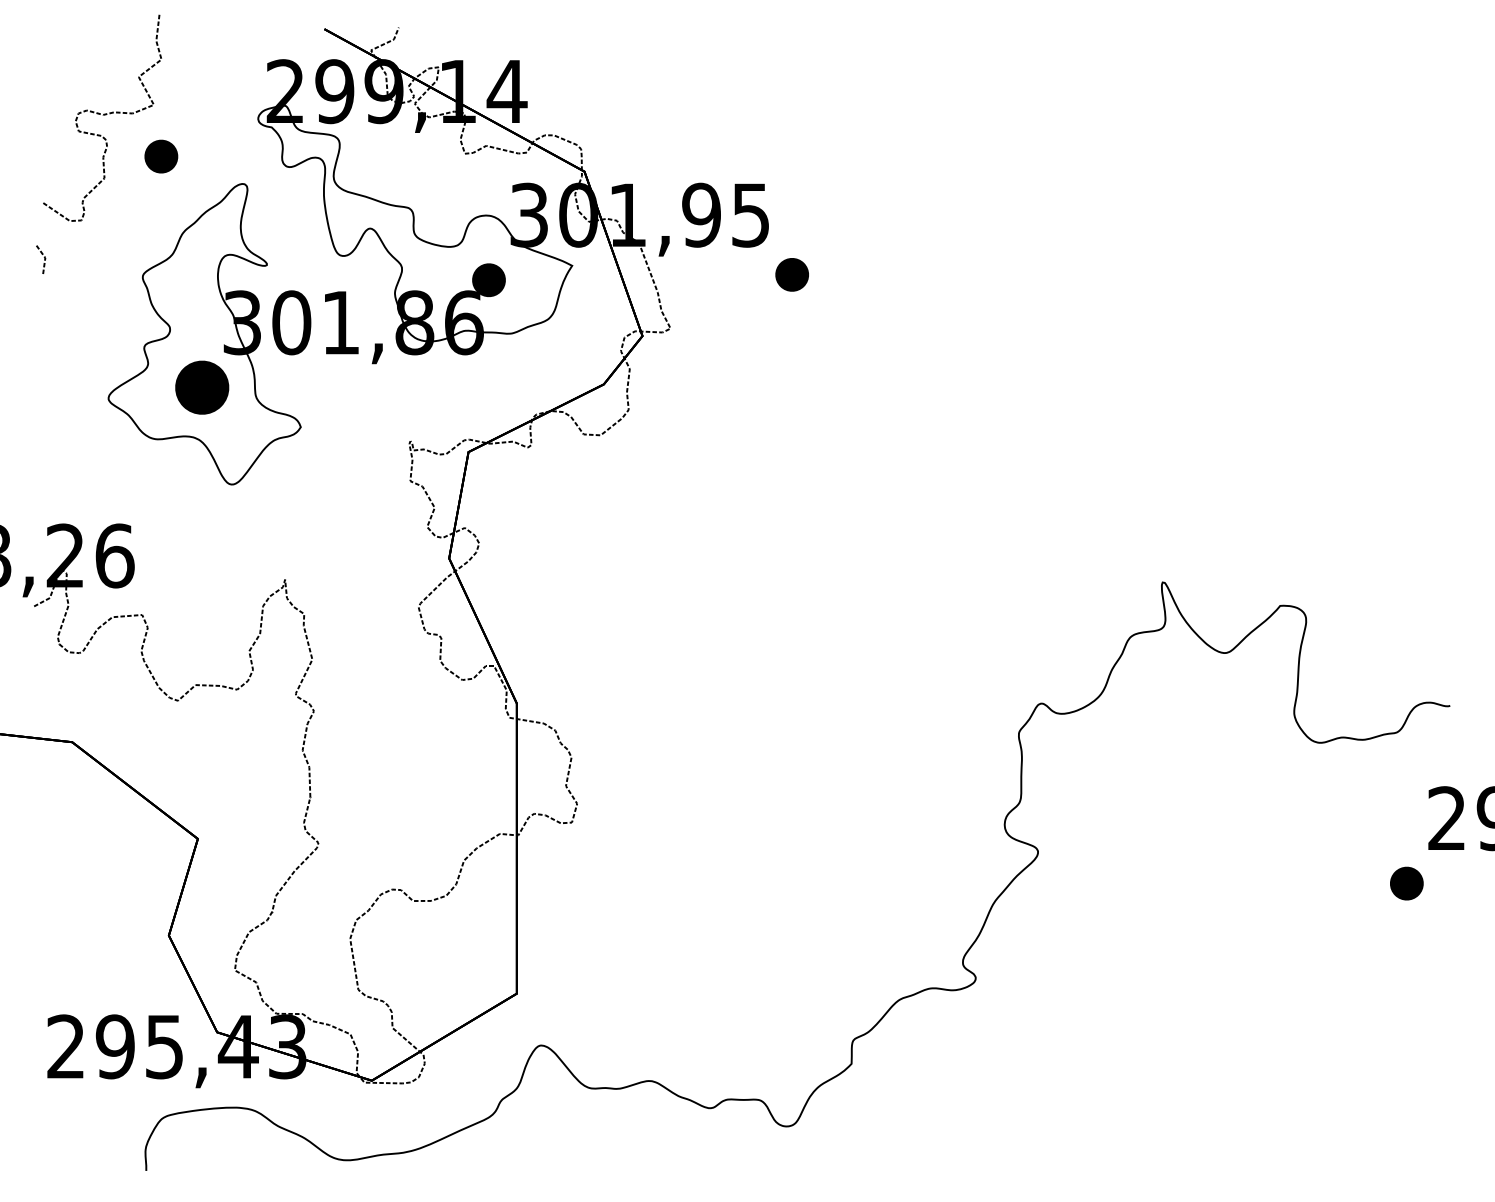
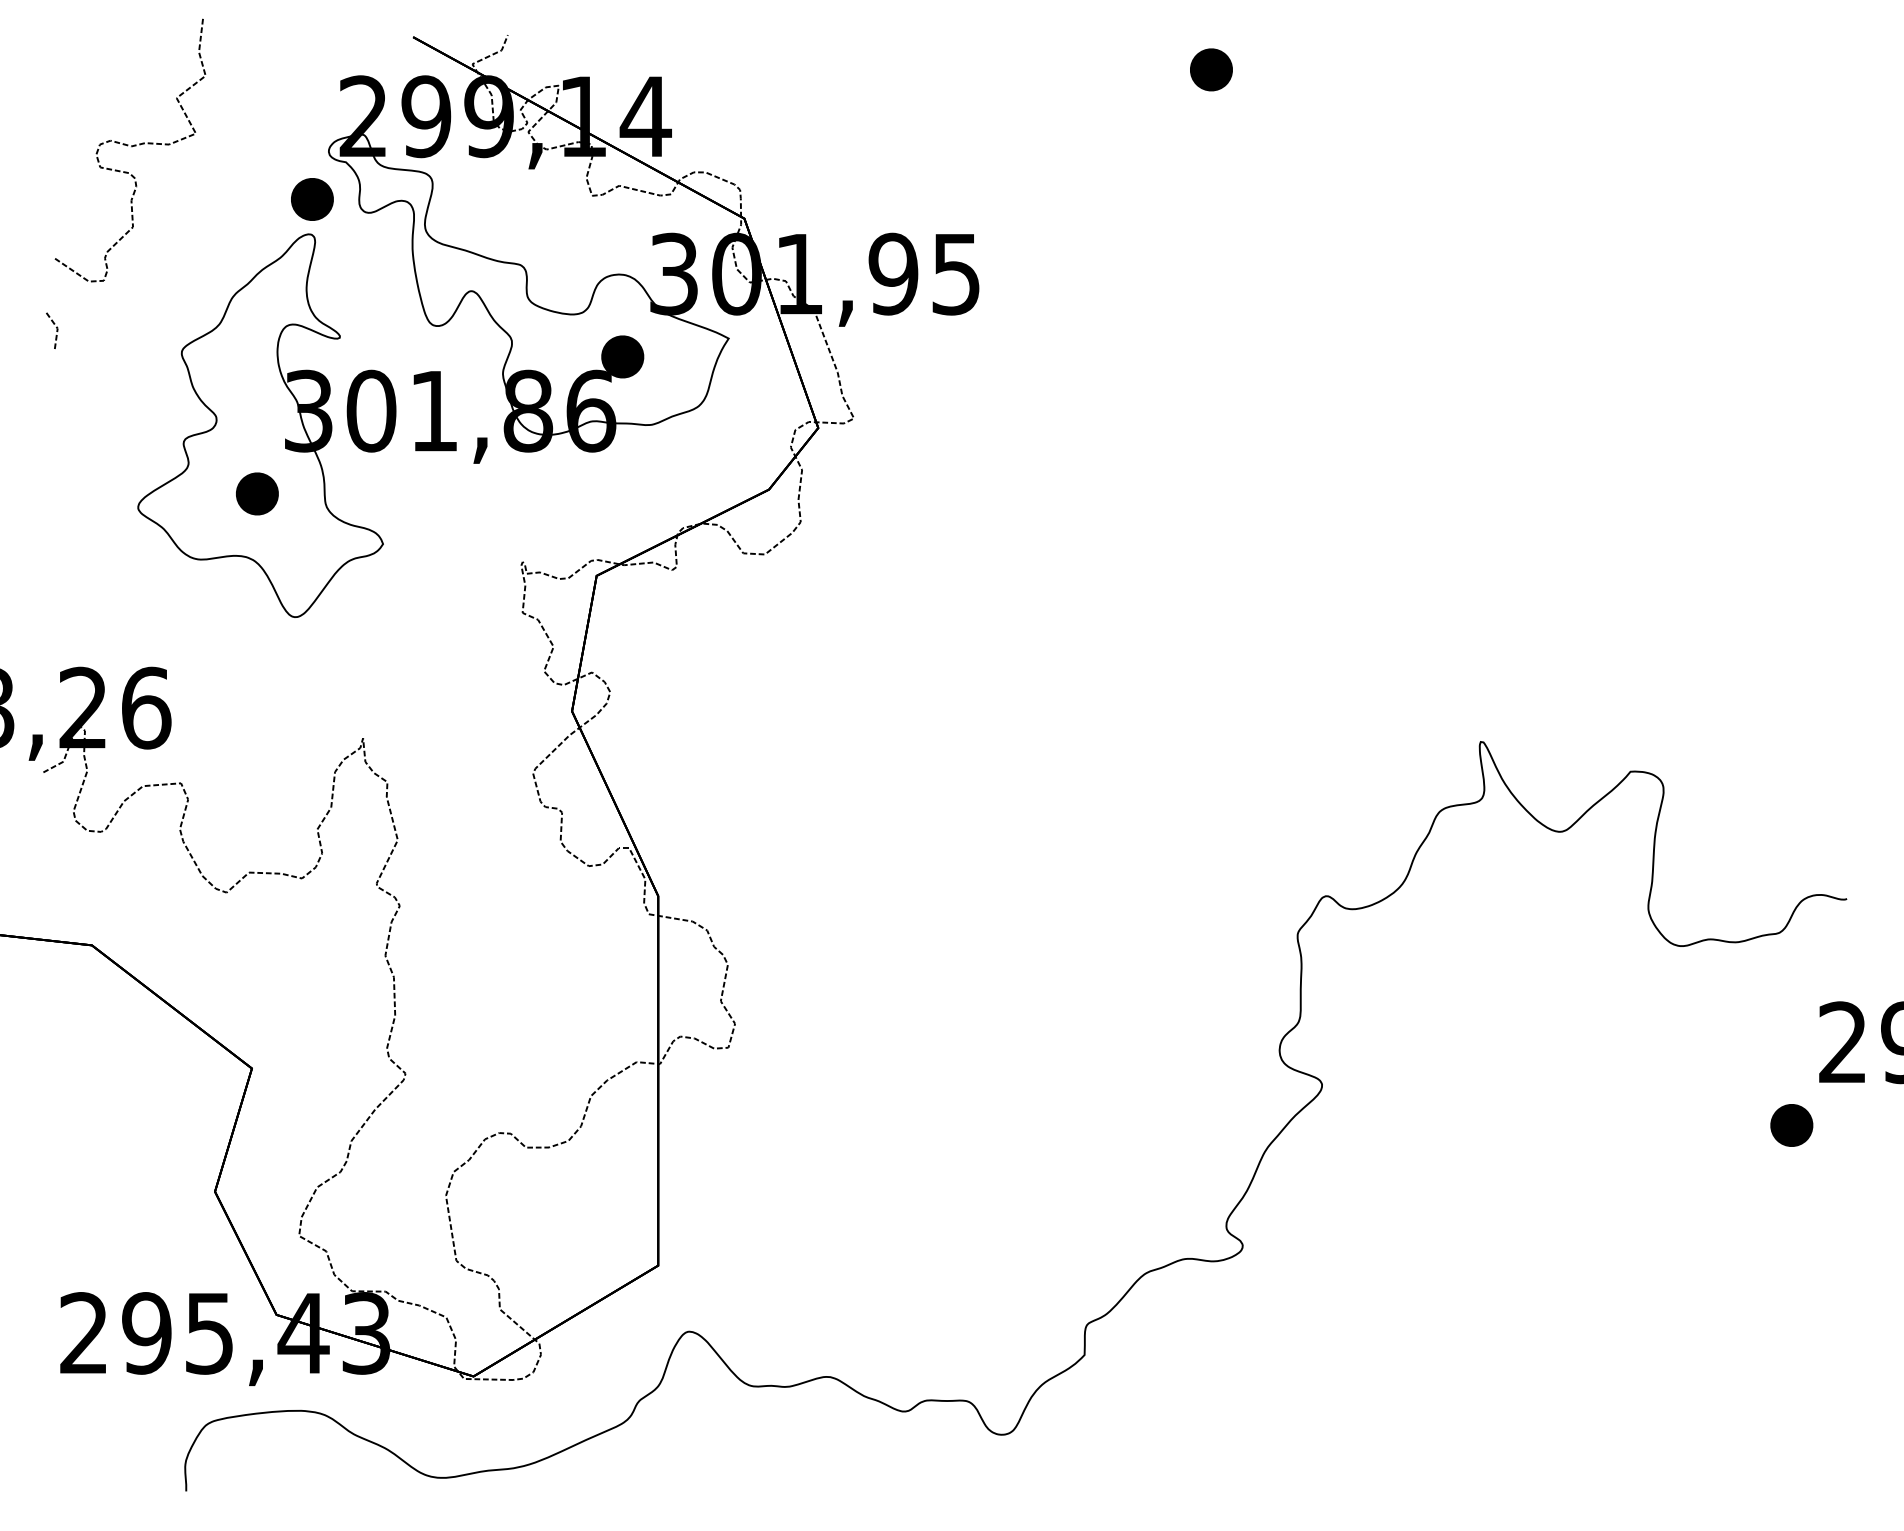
part: (161, 156) -> (312, 199), moved
part: (791, 274) -> (1210, 69), moved
part: (201, 387) -> (256, 493), size x0.62

